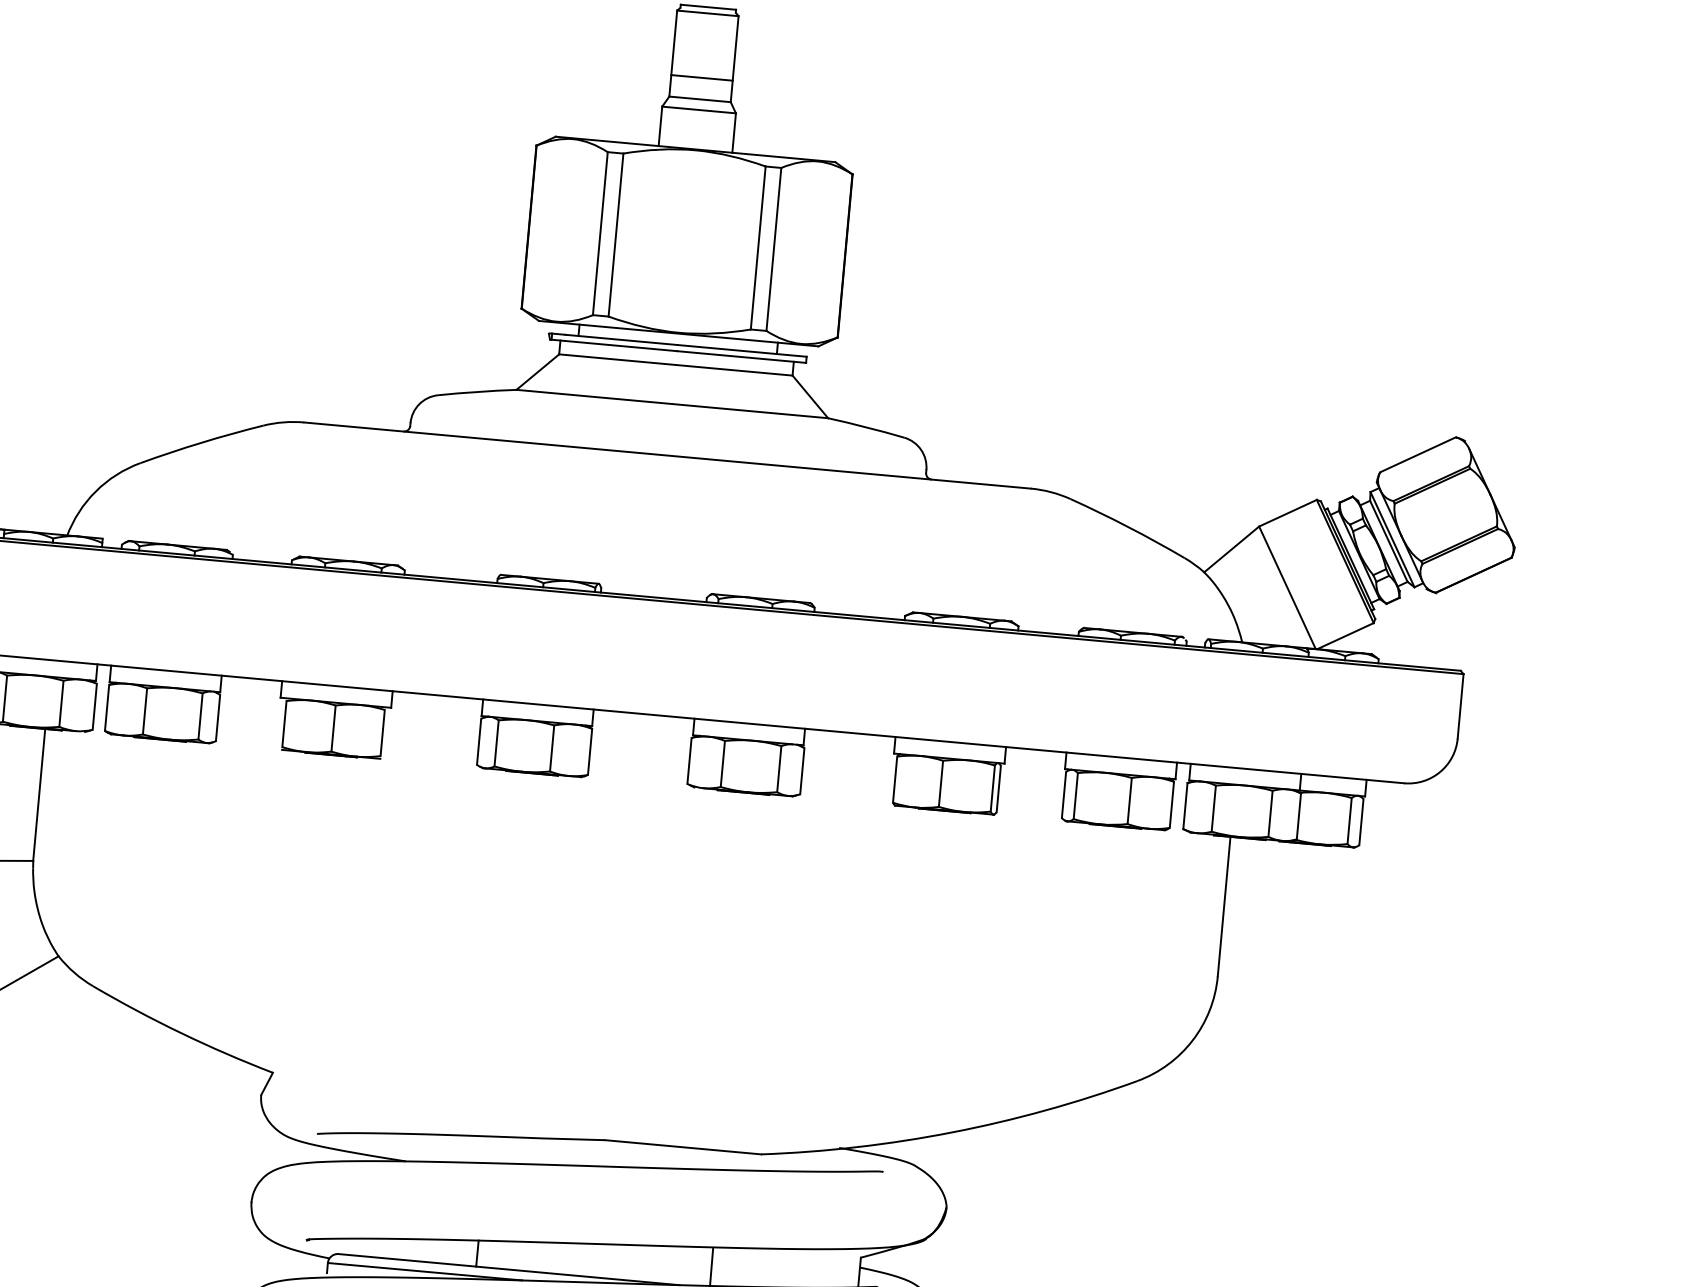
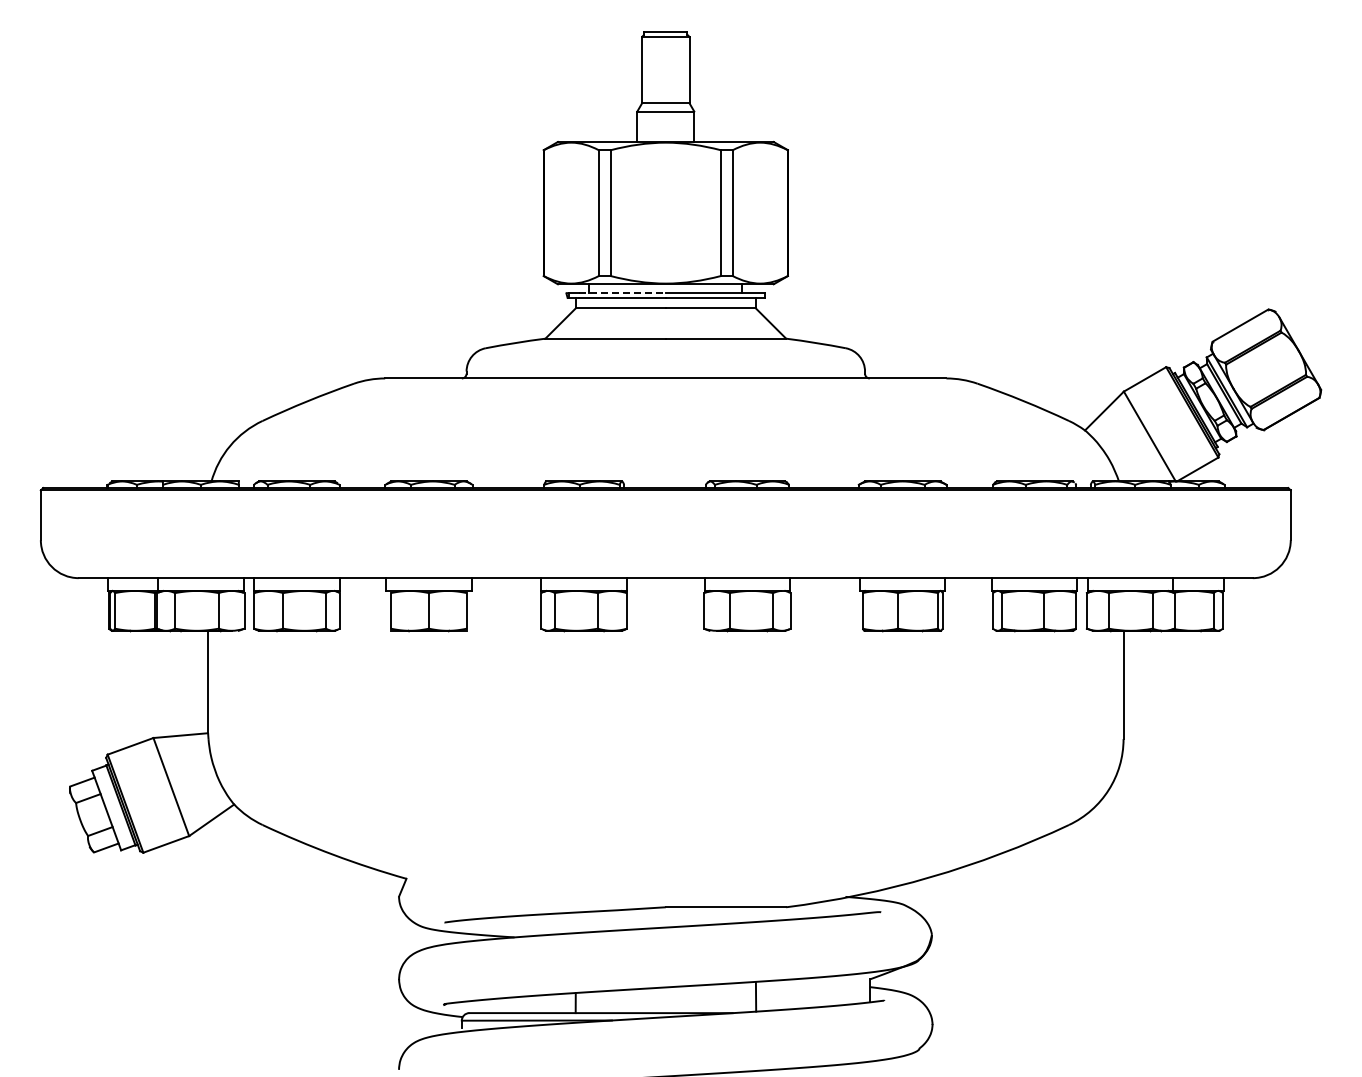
line: (701, 77) -> (665, 86), removed
line: (621, 340) -> (622, 293), solid -> dashed

